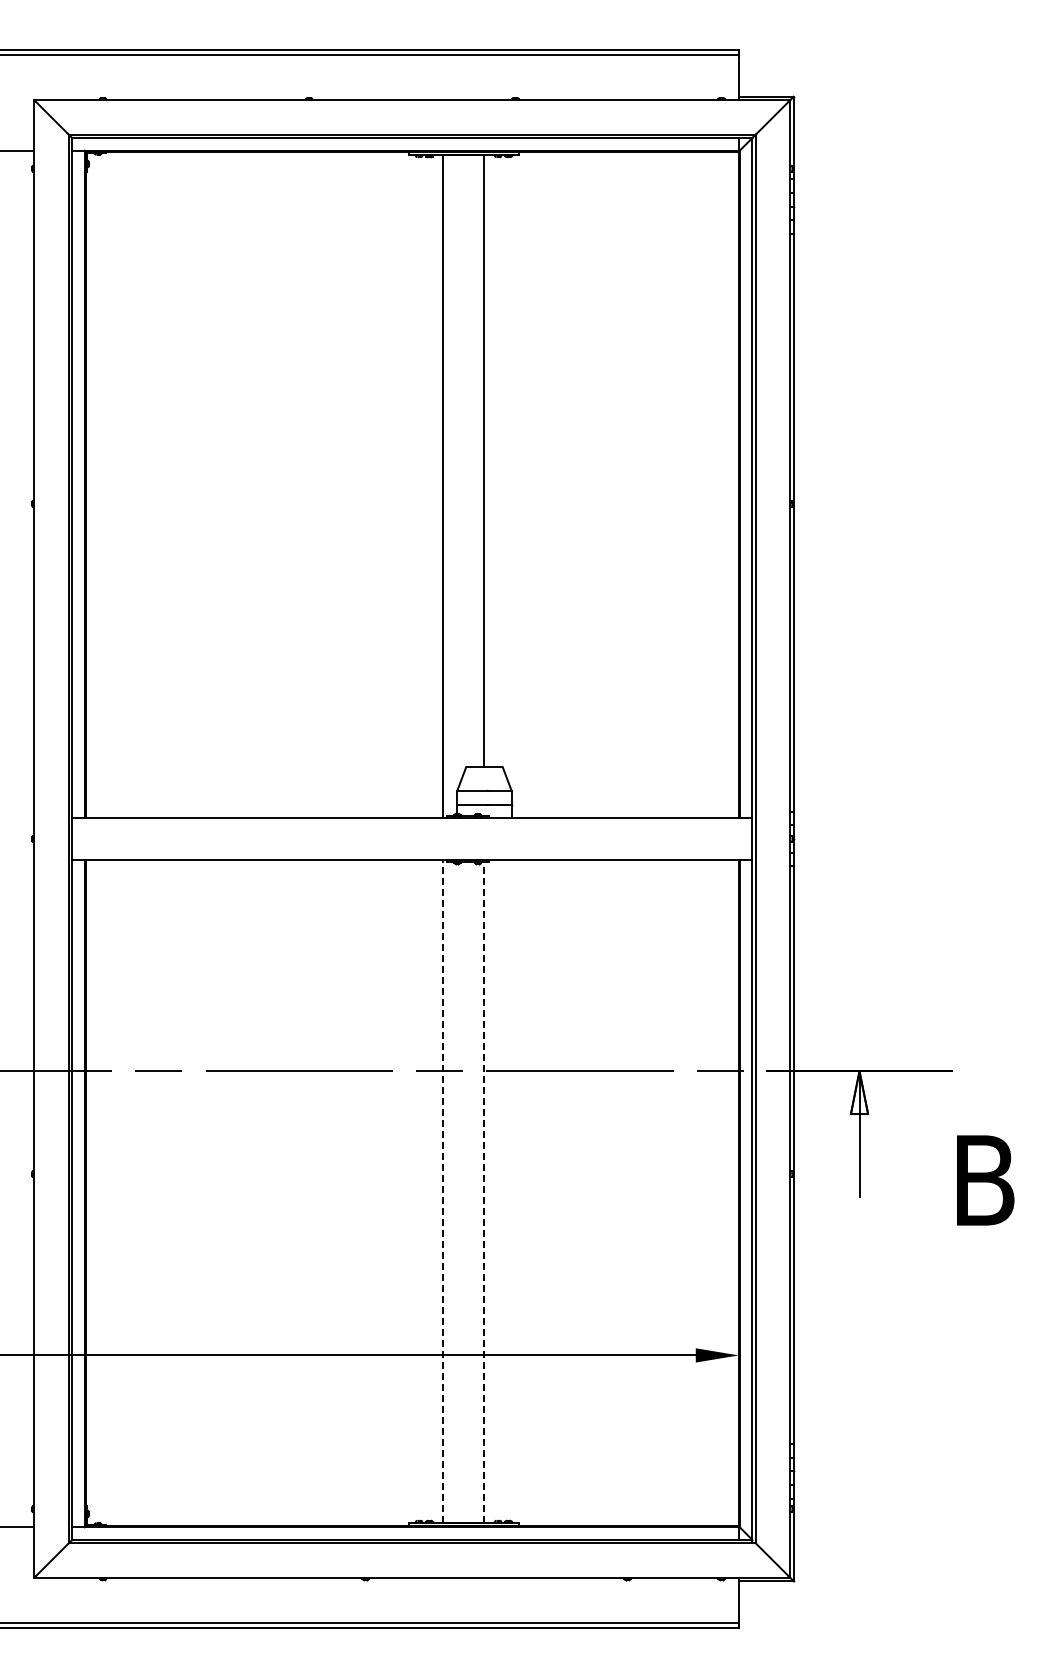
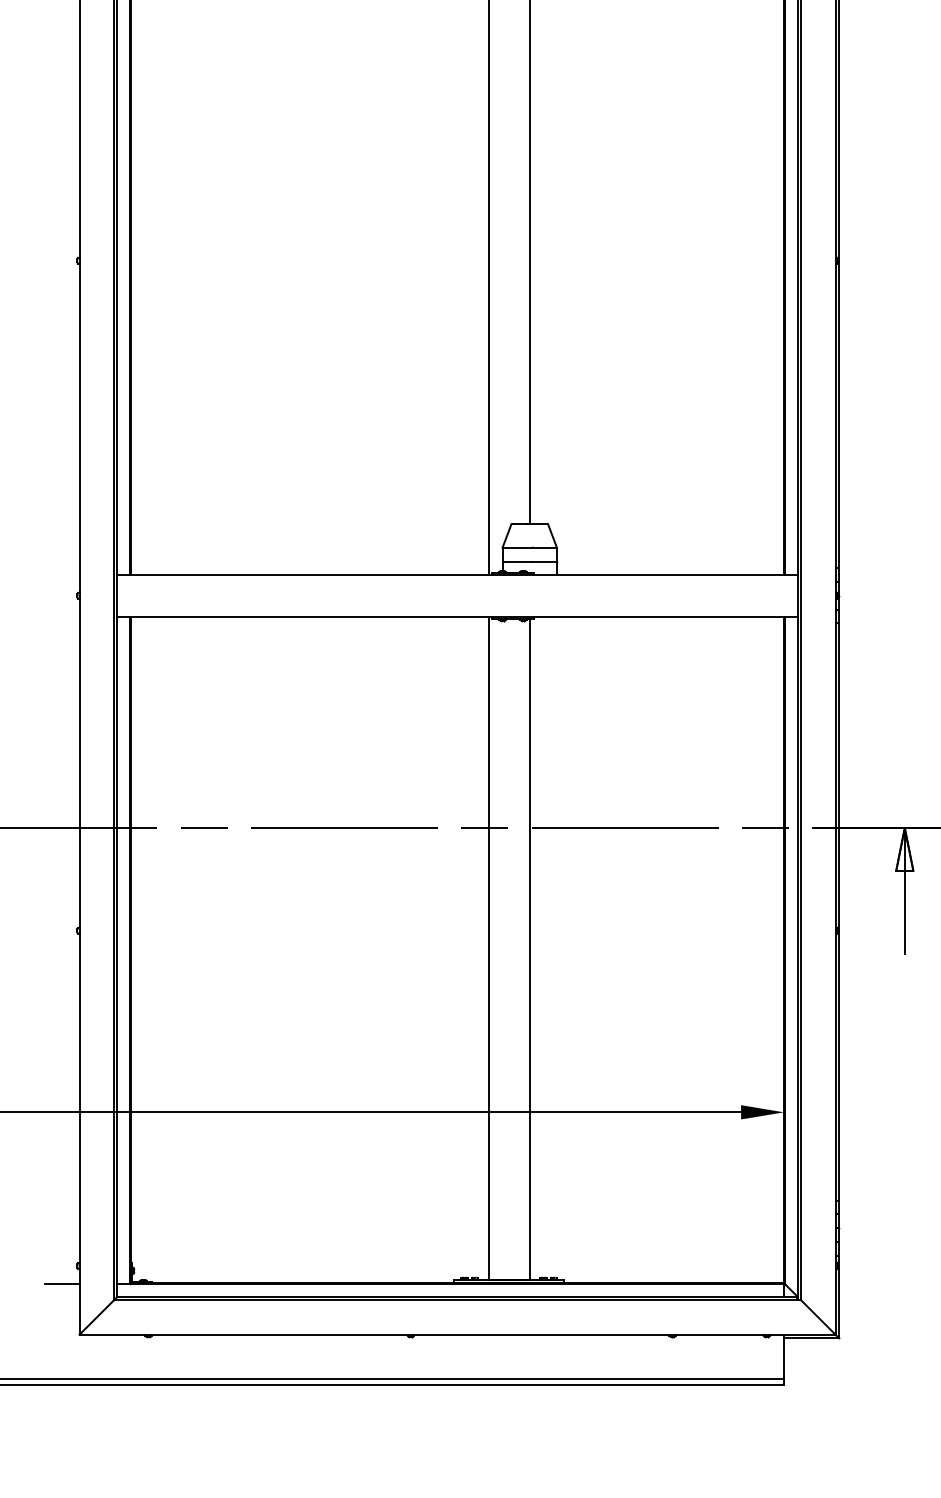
line: (443, 1191) -> (488, 948), dashed -> solid
line: (484, 1192) -> (529, 949), dashed -> solid

